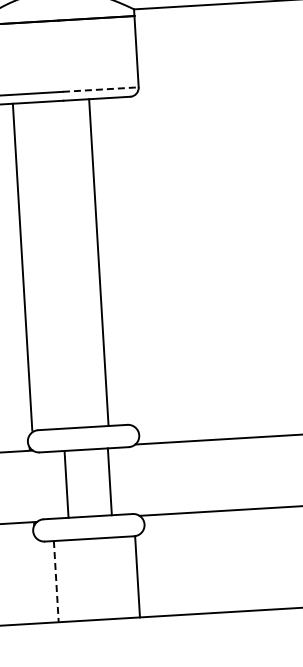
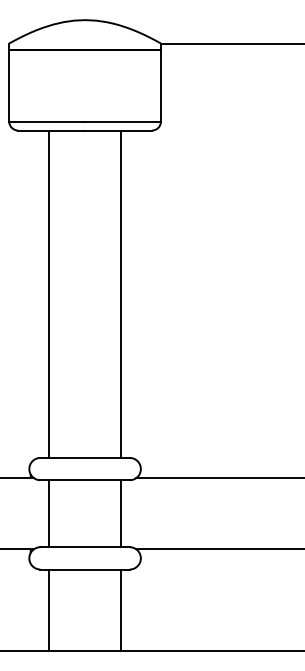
line: (101, 89) -> (123, 121), dashed -> solid
line: (98, 261) -> (120, 293), moved
line: (22, 266) -> (49, 293), moved
line: (109, 481) -> (120, 513), moved
line: (66, 484) -> (49, 513), moved
line: (137, 576) -> (120, 609), moved
line: (56, 581) -> (49, 610), dashed -> solid

